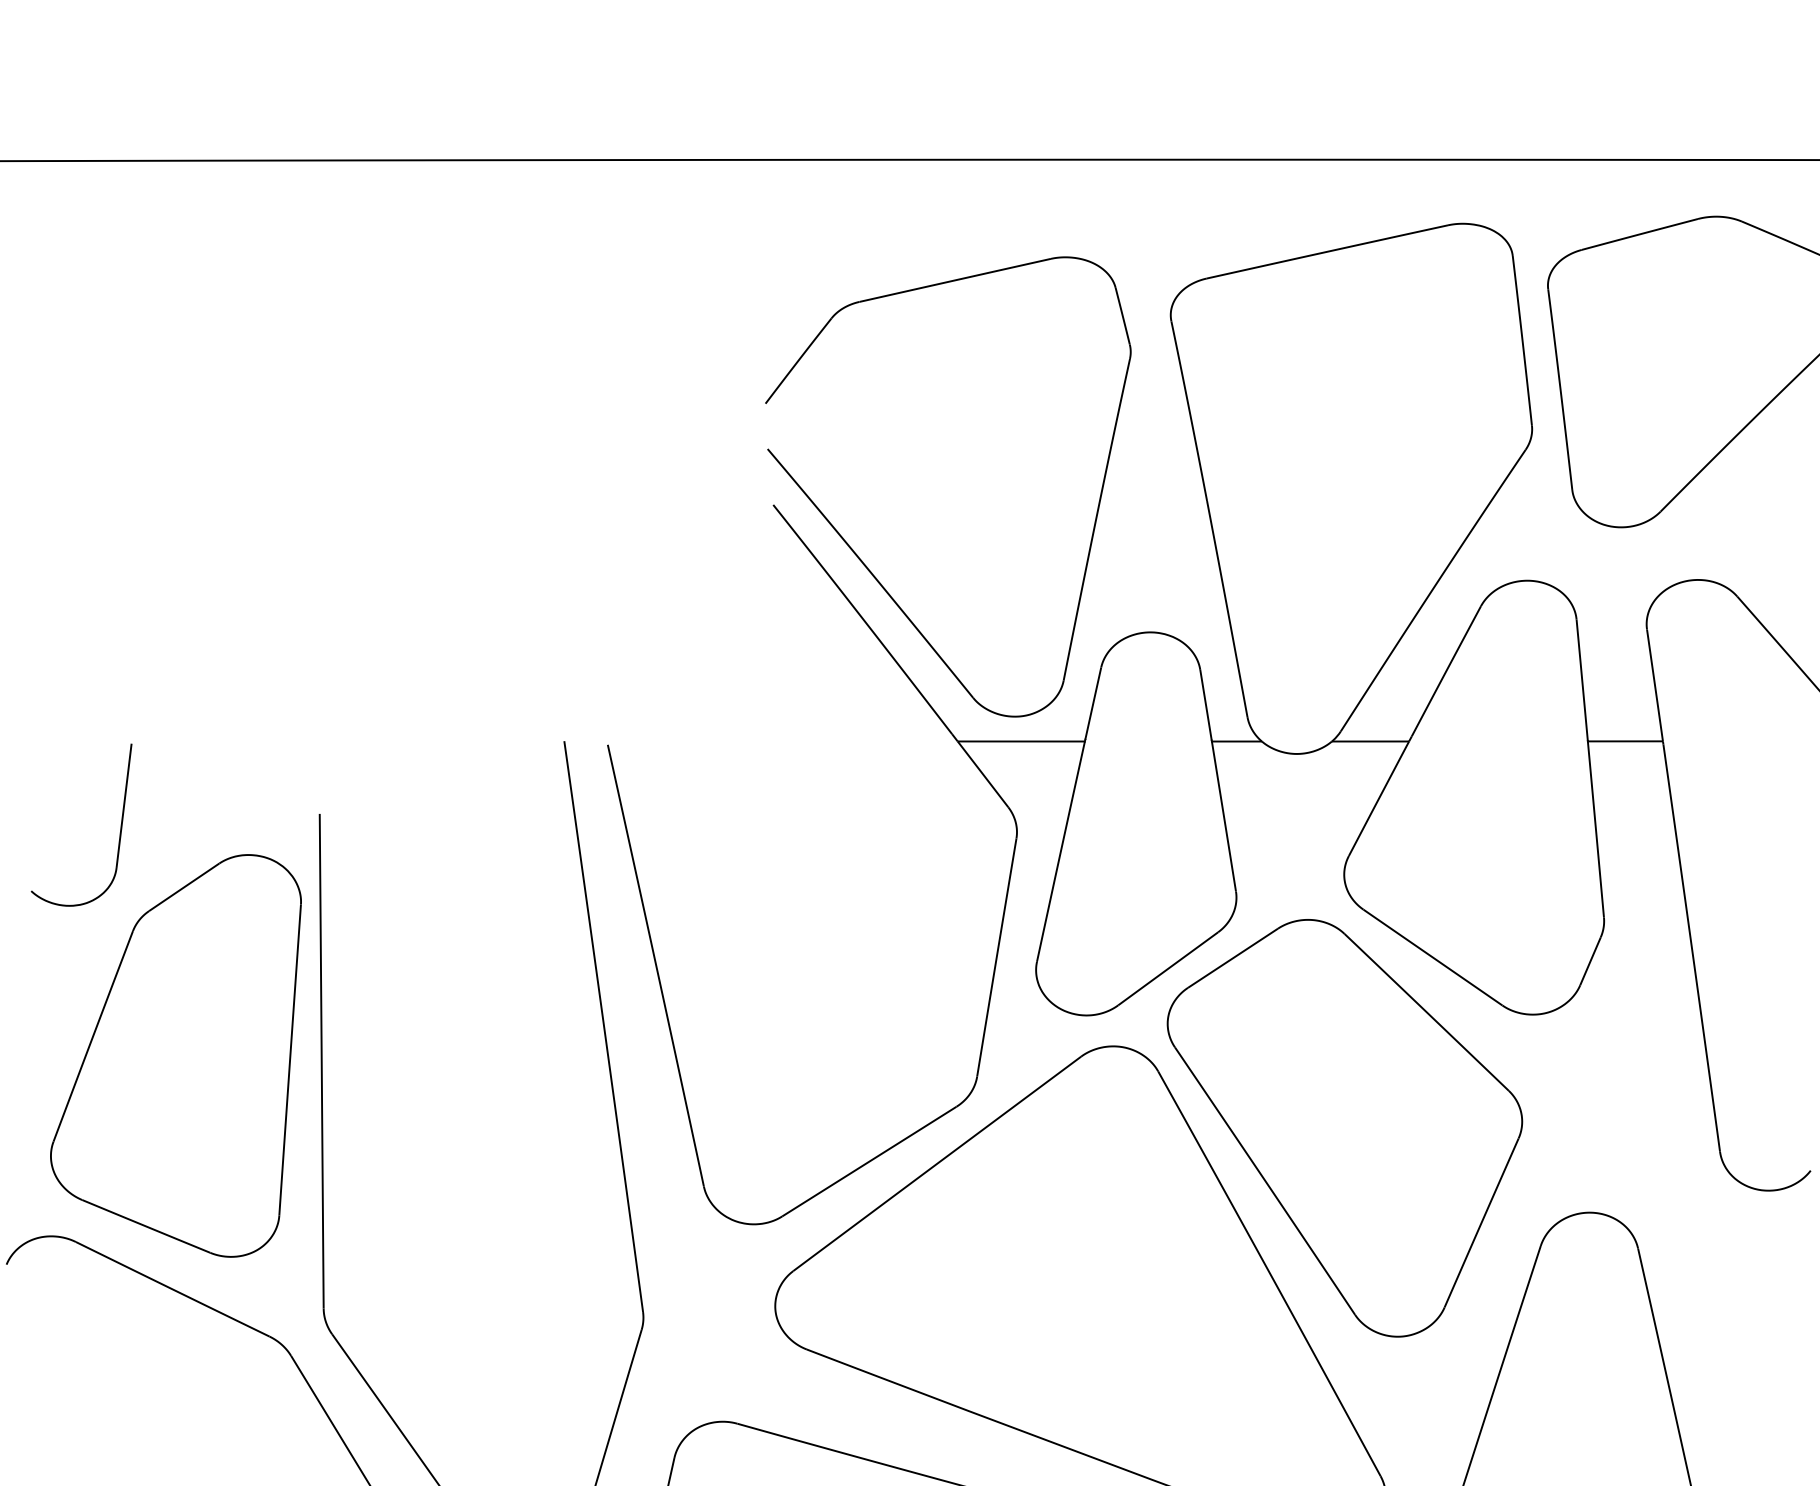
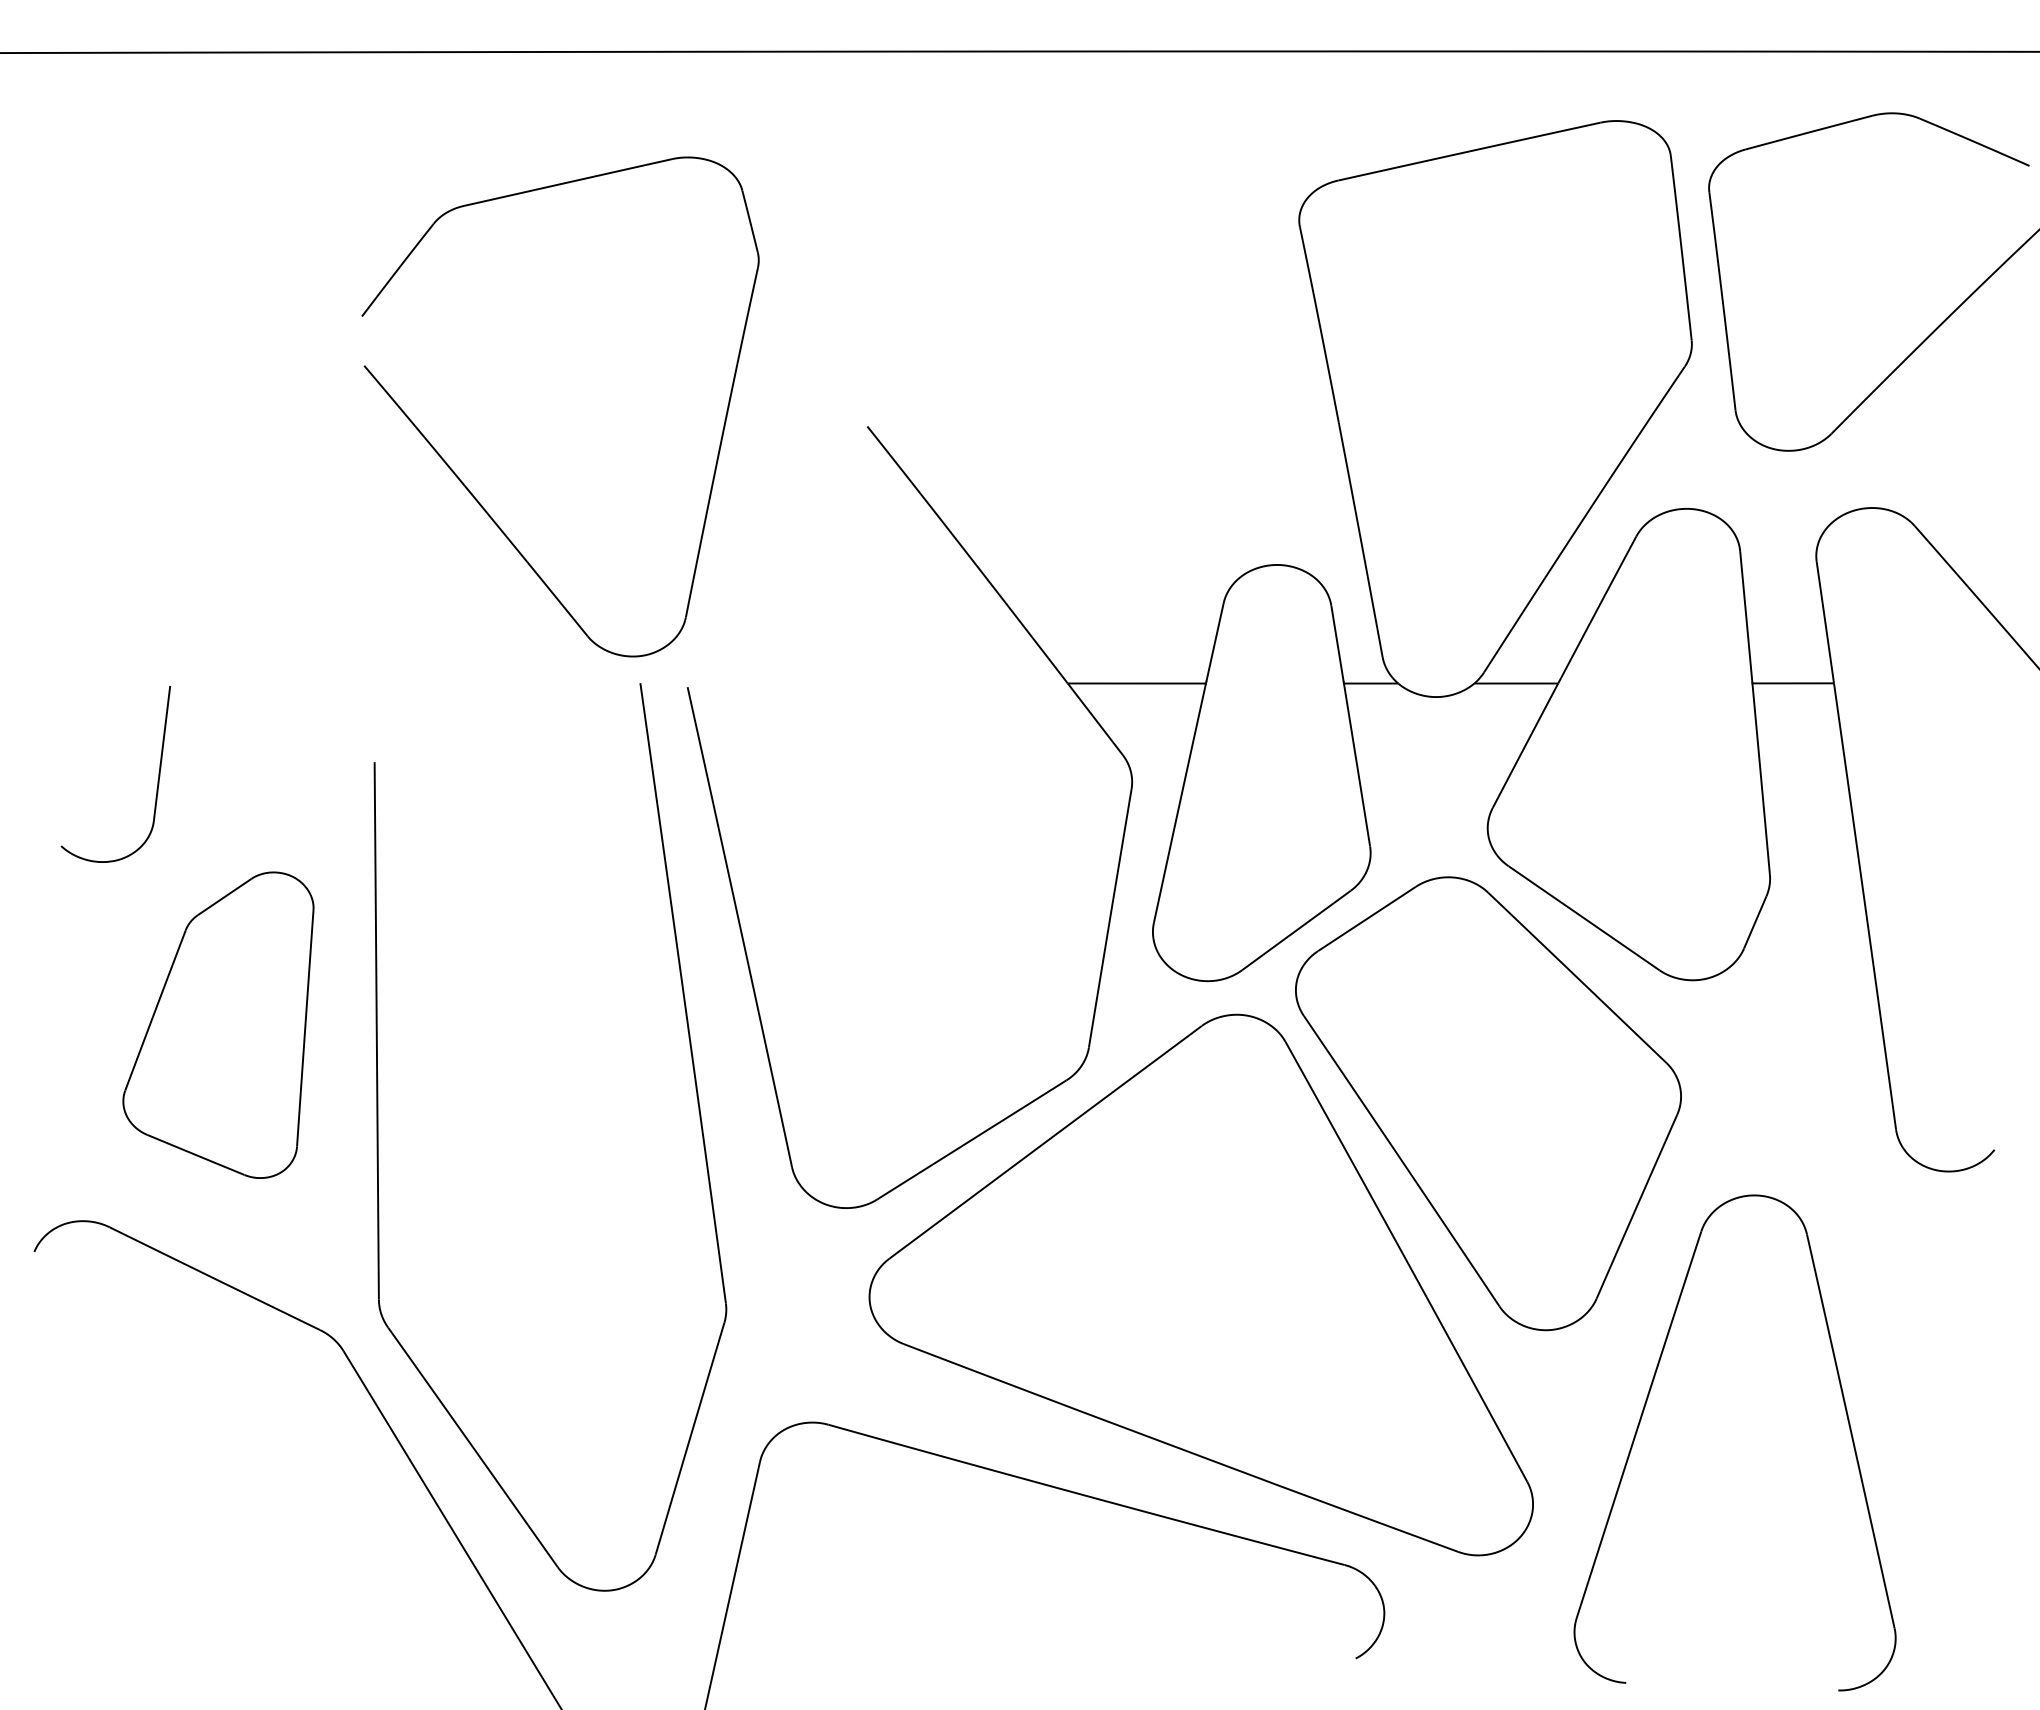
part: (859, 557) -> (464, 483), moved
part: (176, 1056) -> (218, 1025), size x0.7

